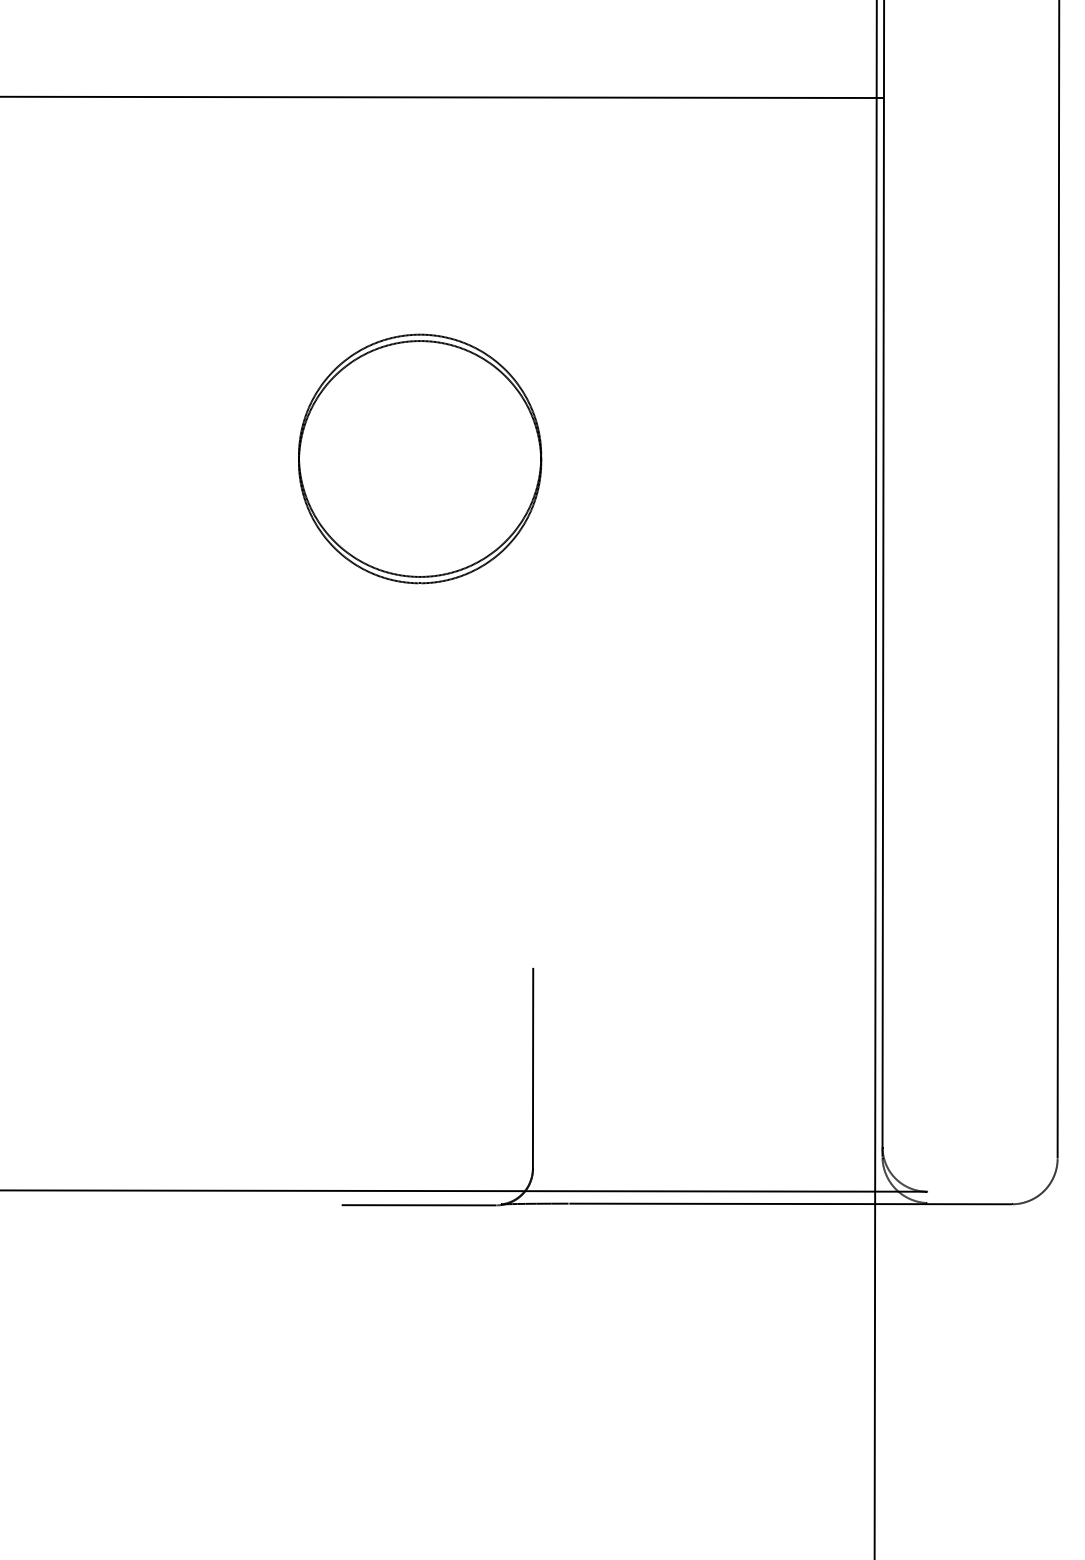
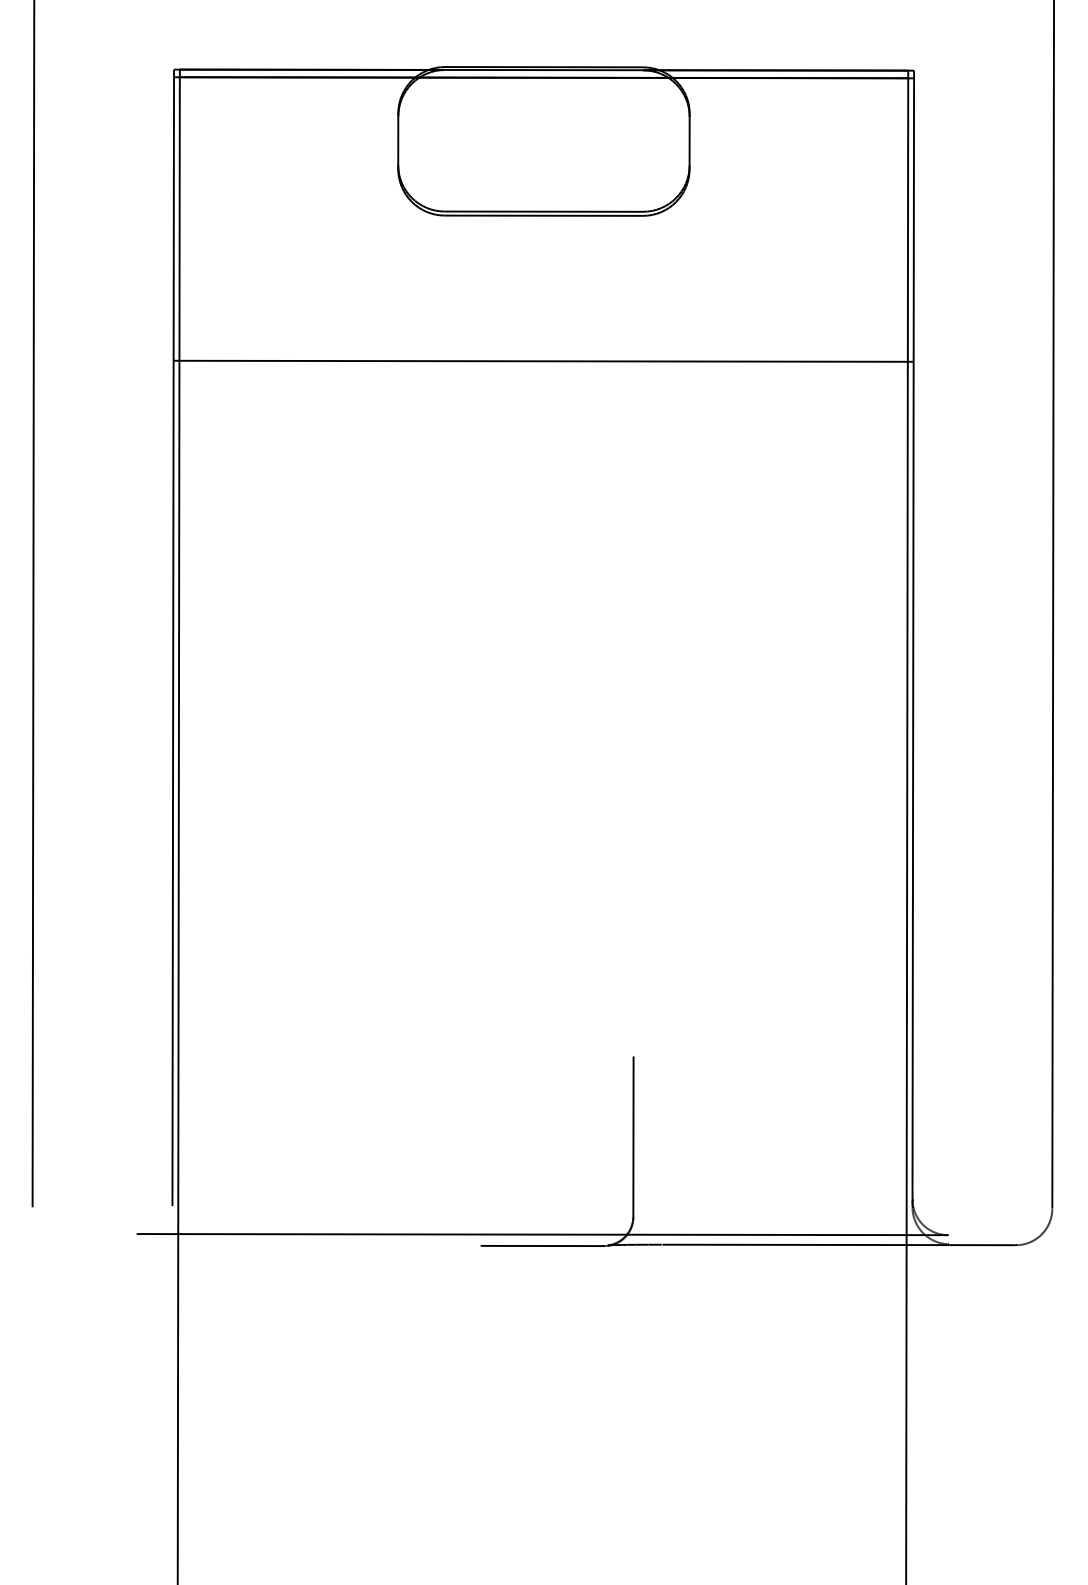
part: (419, 458) -> (542, 649), removed

